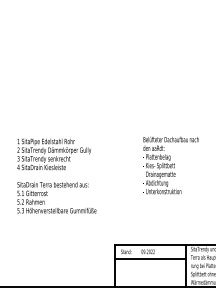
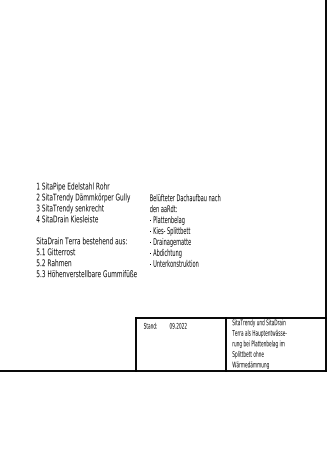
text: (171, 165) -> (185, 230), moved
text: (56, 175) -> (86, 229), moved
line: (150, 259) -> (181, 335), removed

